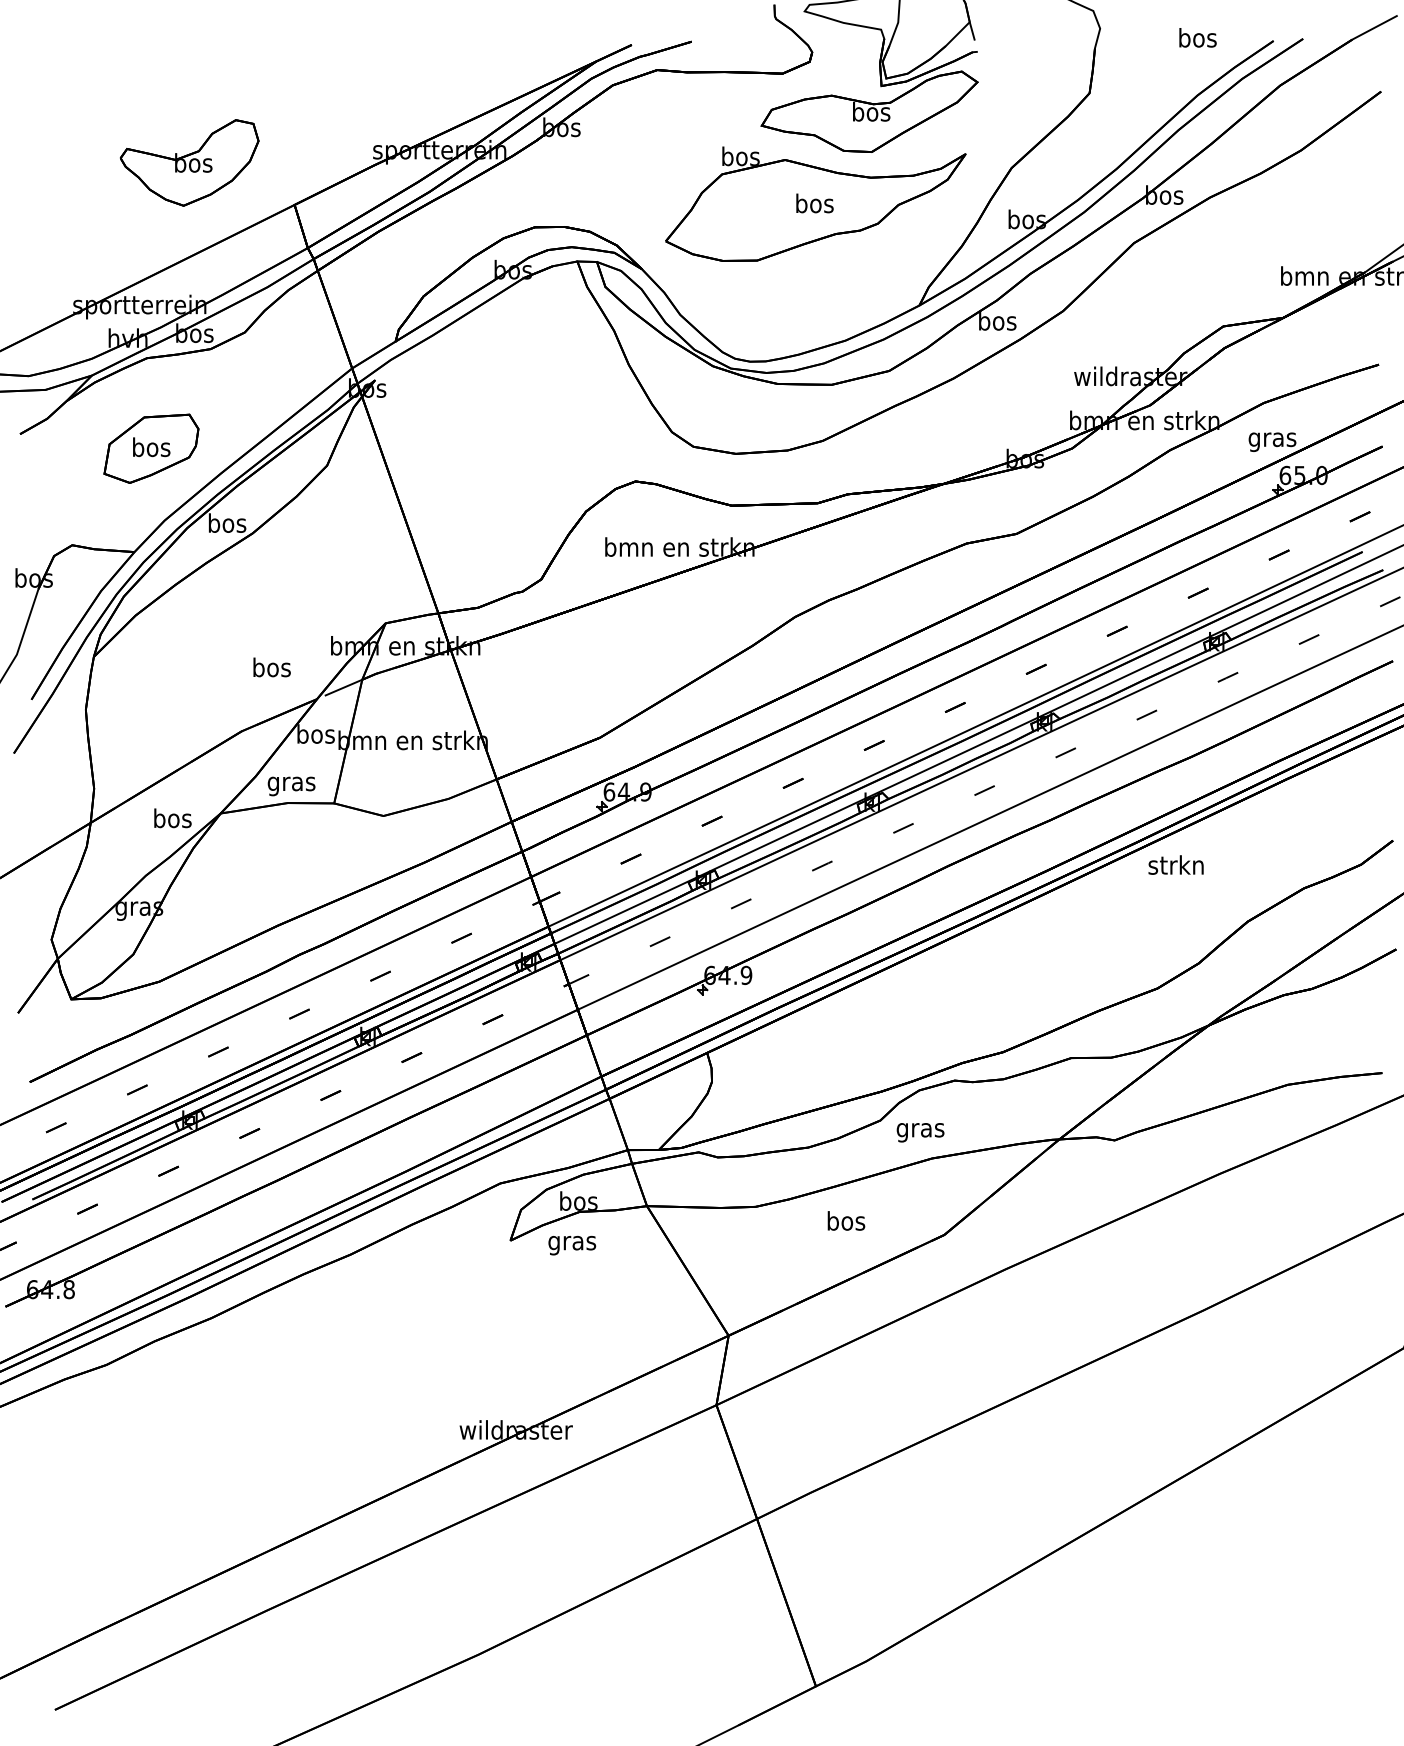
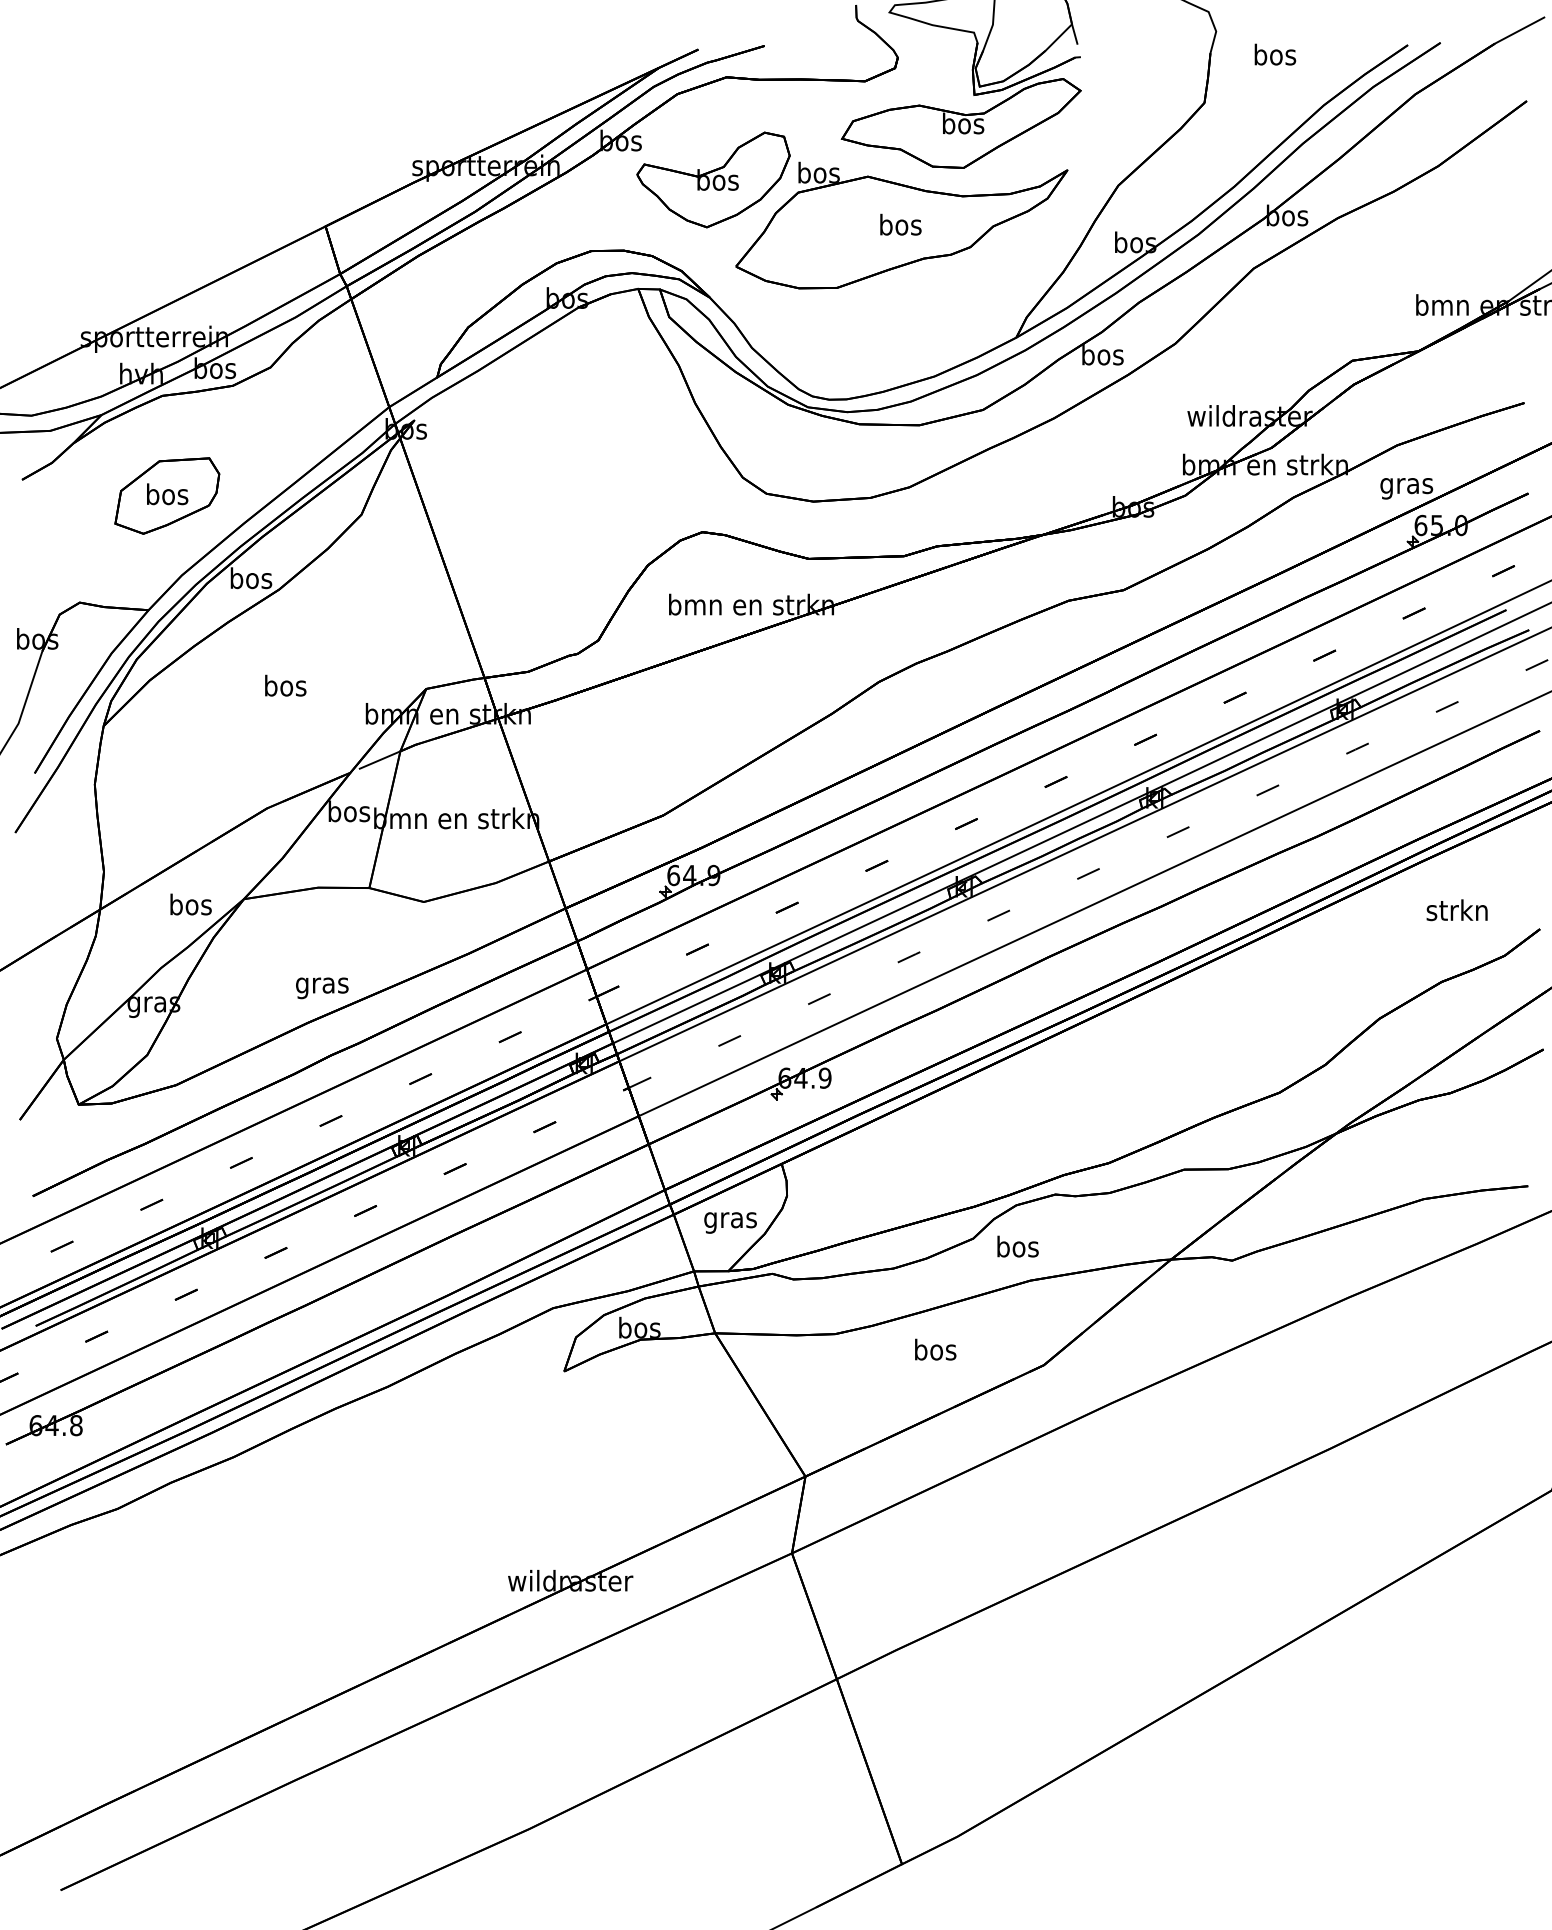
text: (1198, 37) -> (1275, 54), moved
part: (189, 162) -> (713, 179), moved
text: (271, 667) -> (285, 685), moved
text: (291, 786) -> (322, 988), moved
text: (1175, 865) -> (1456, 910), moved
text: (920, 1129) -> (1017, 1248), gras -> bos
text: (572, 1245) -> (730, 1222), moved

